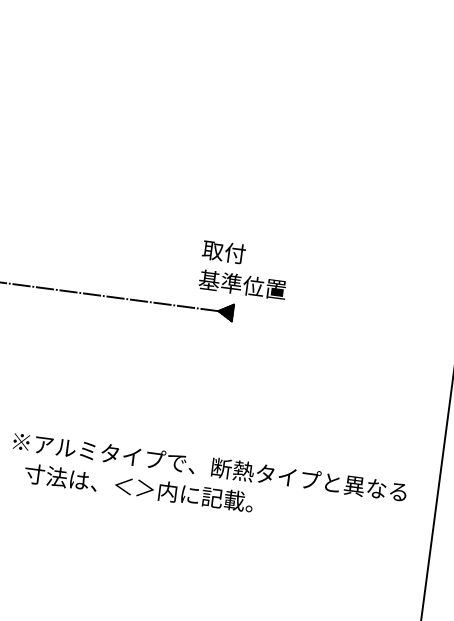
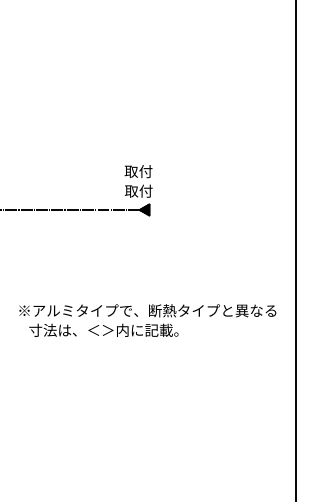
text: (241, 283) -> (152, 190), 基準位置 -> 取付

